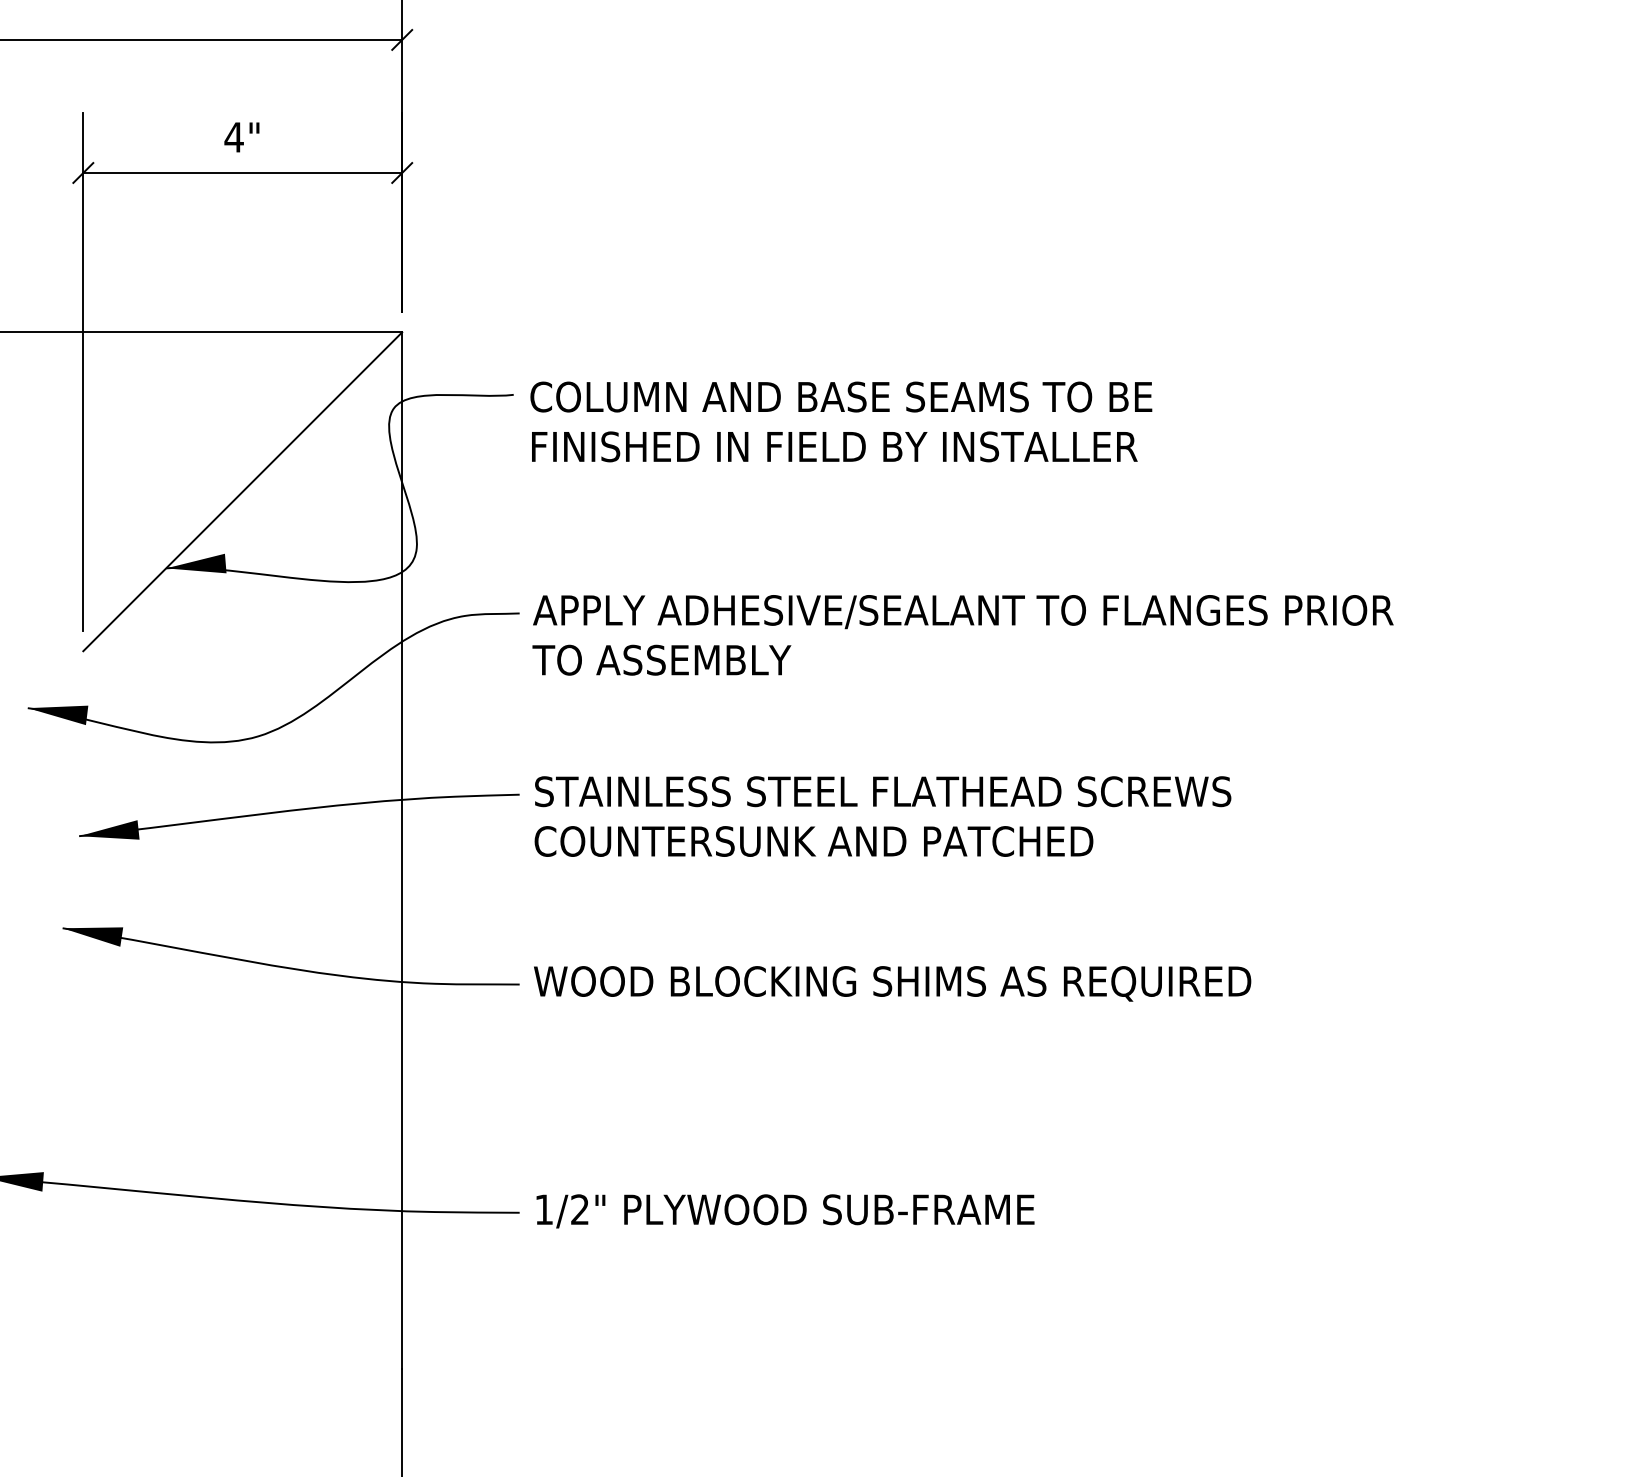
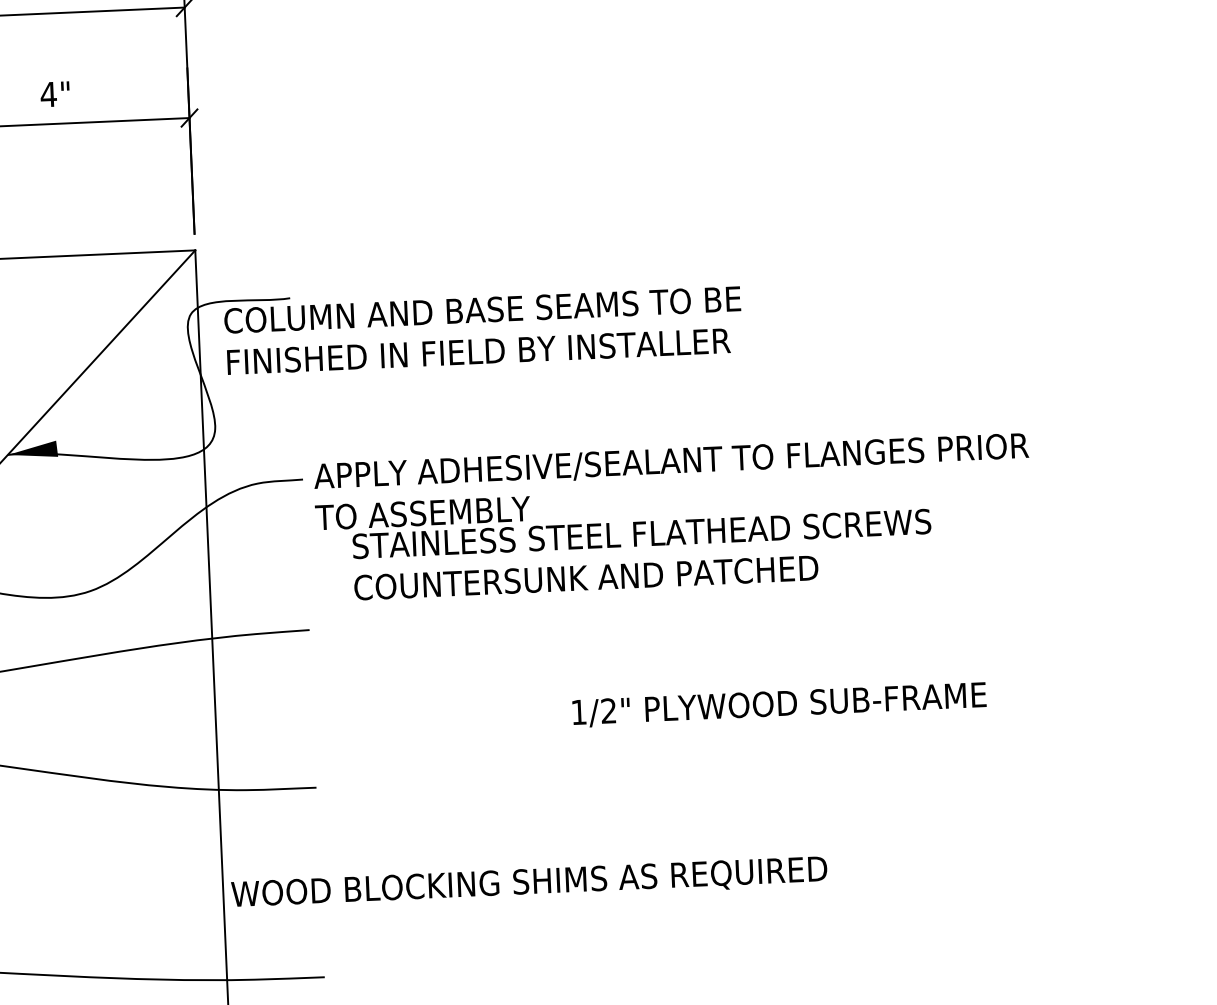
text: (841, 421) -> (483, 330), moved
text: (882, 816) -> (642, 554), moved
text: (892, 983) -> (529, 883), moved
text: (785, 1211) -> (779, 705), moved

